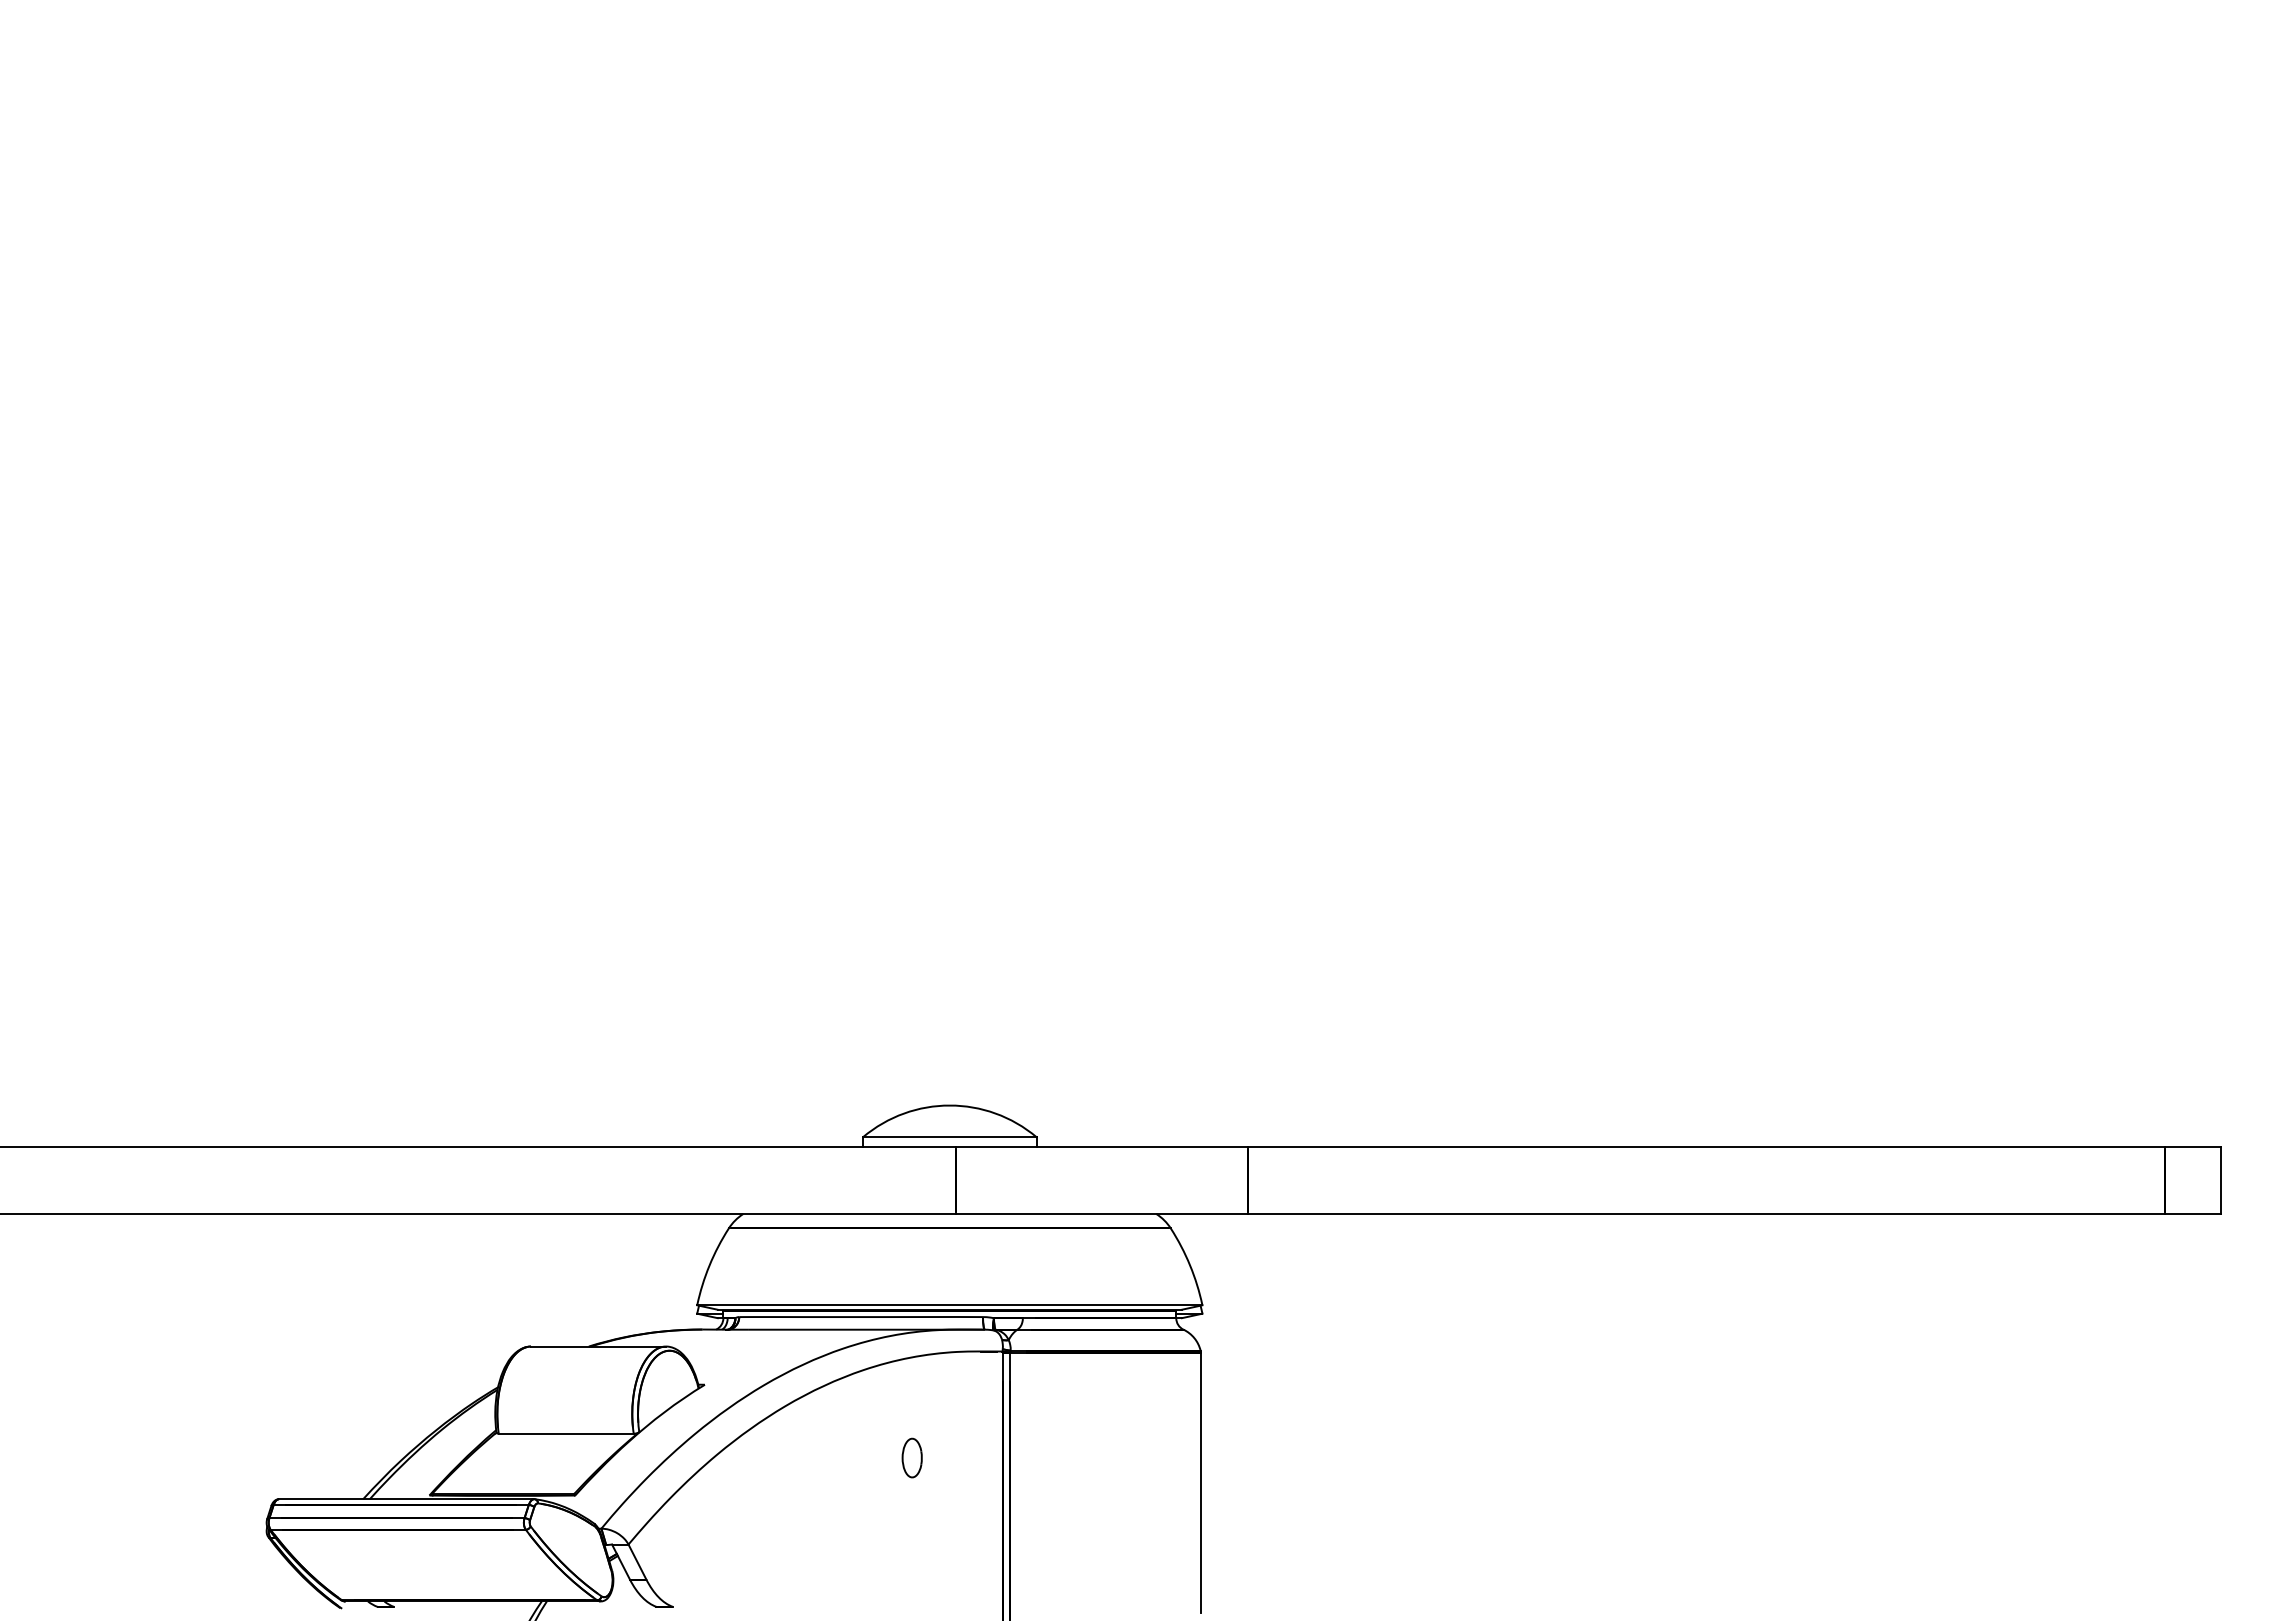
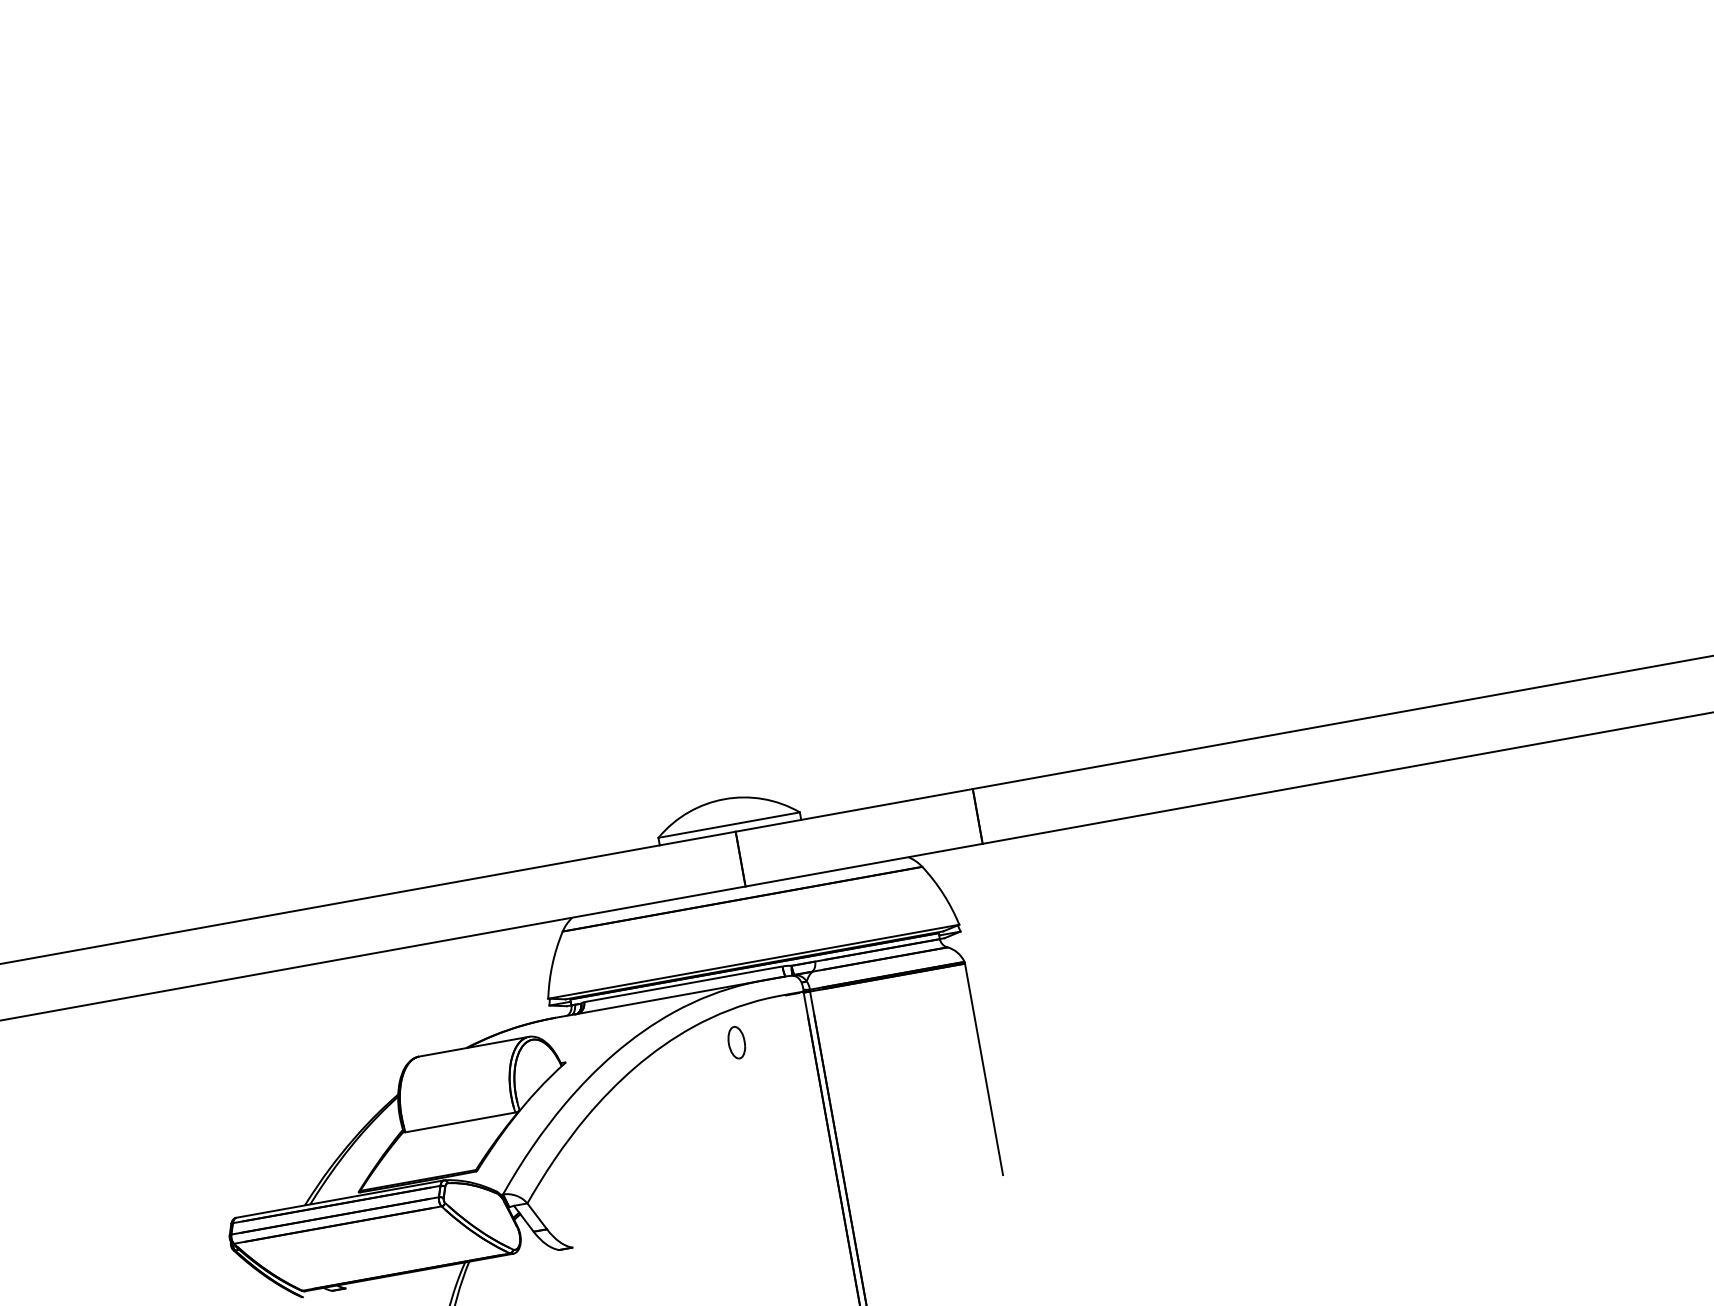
part: (911, 1457) -> (736, 1042), moved

